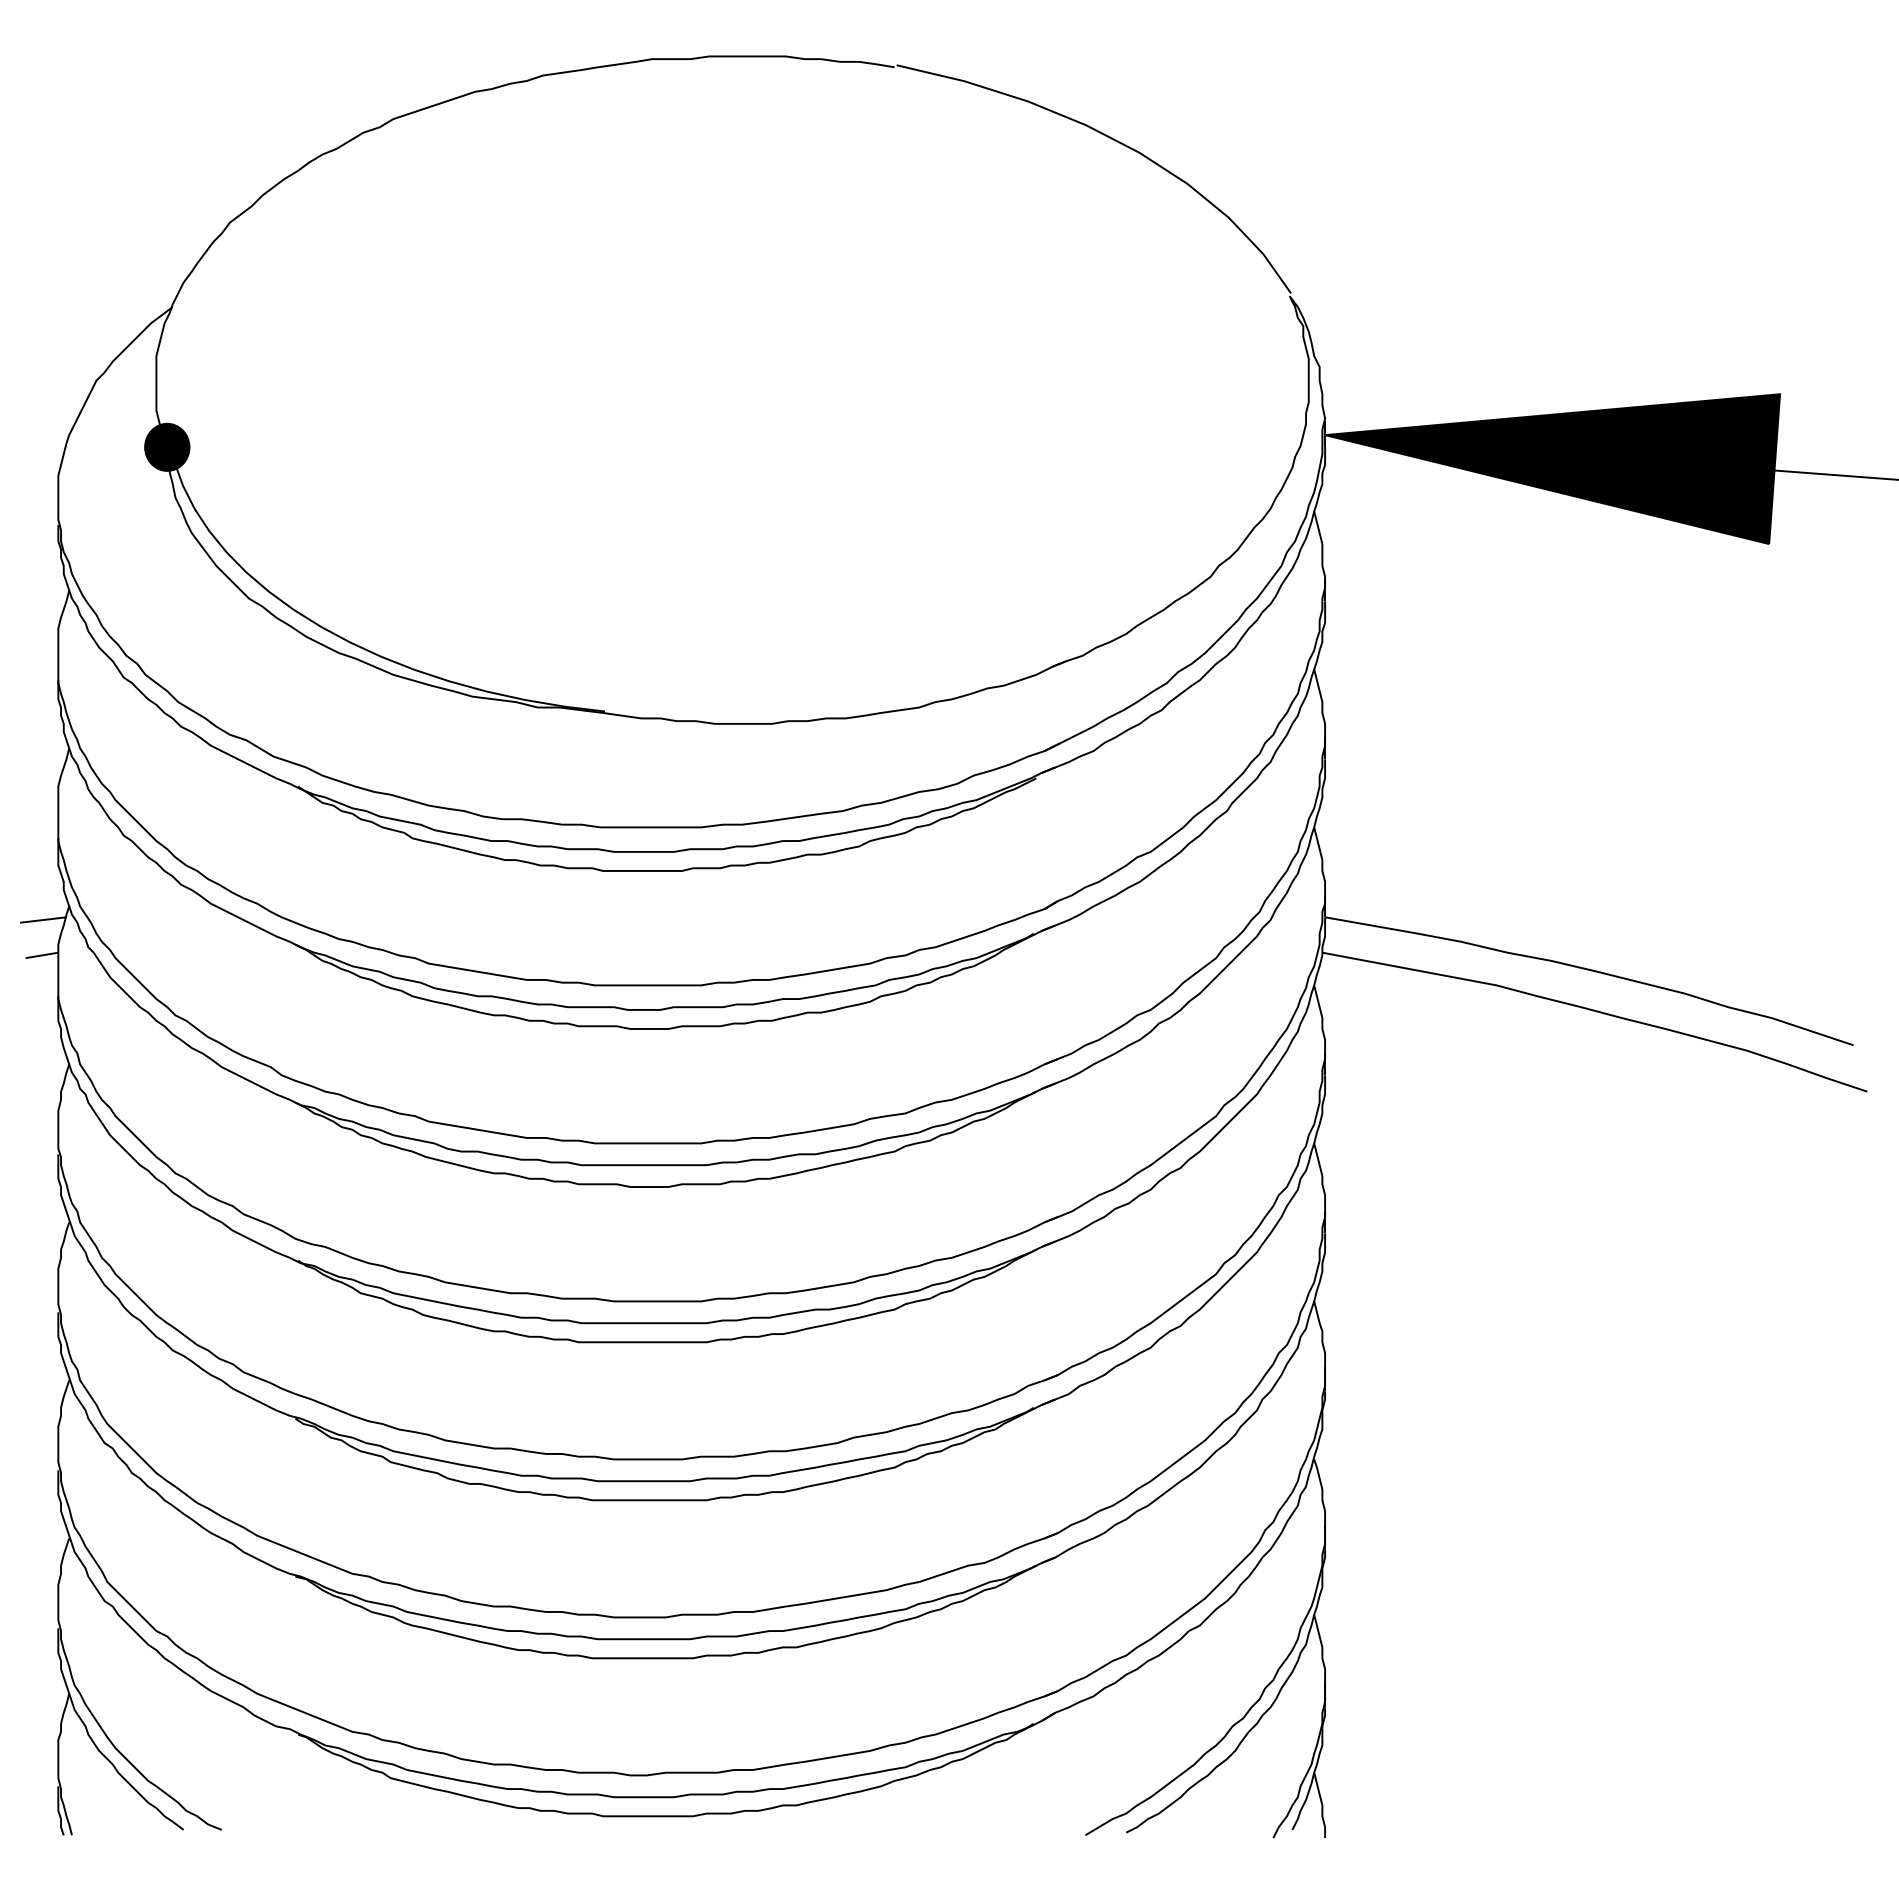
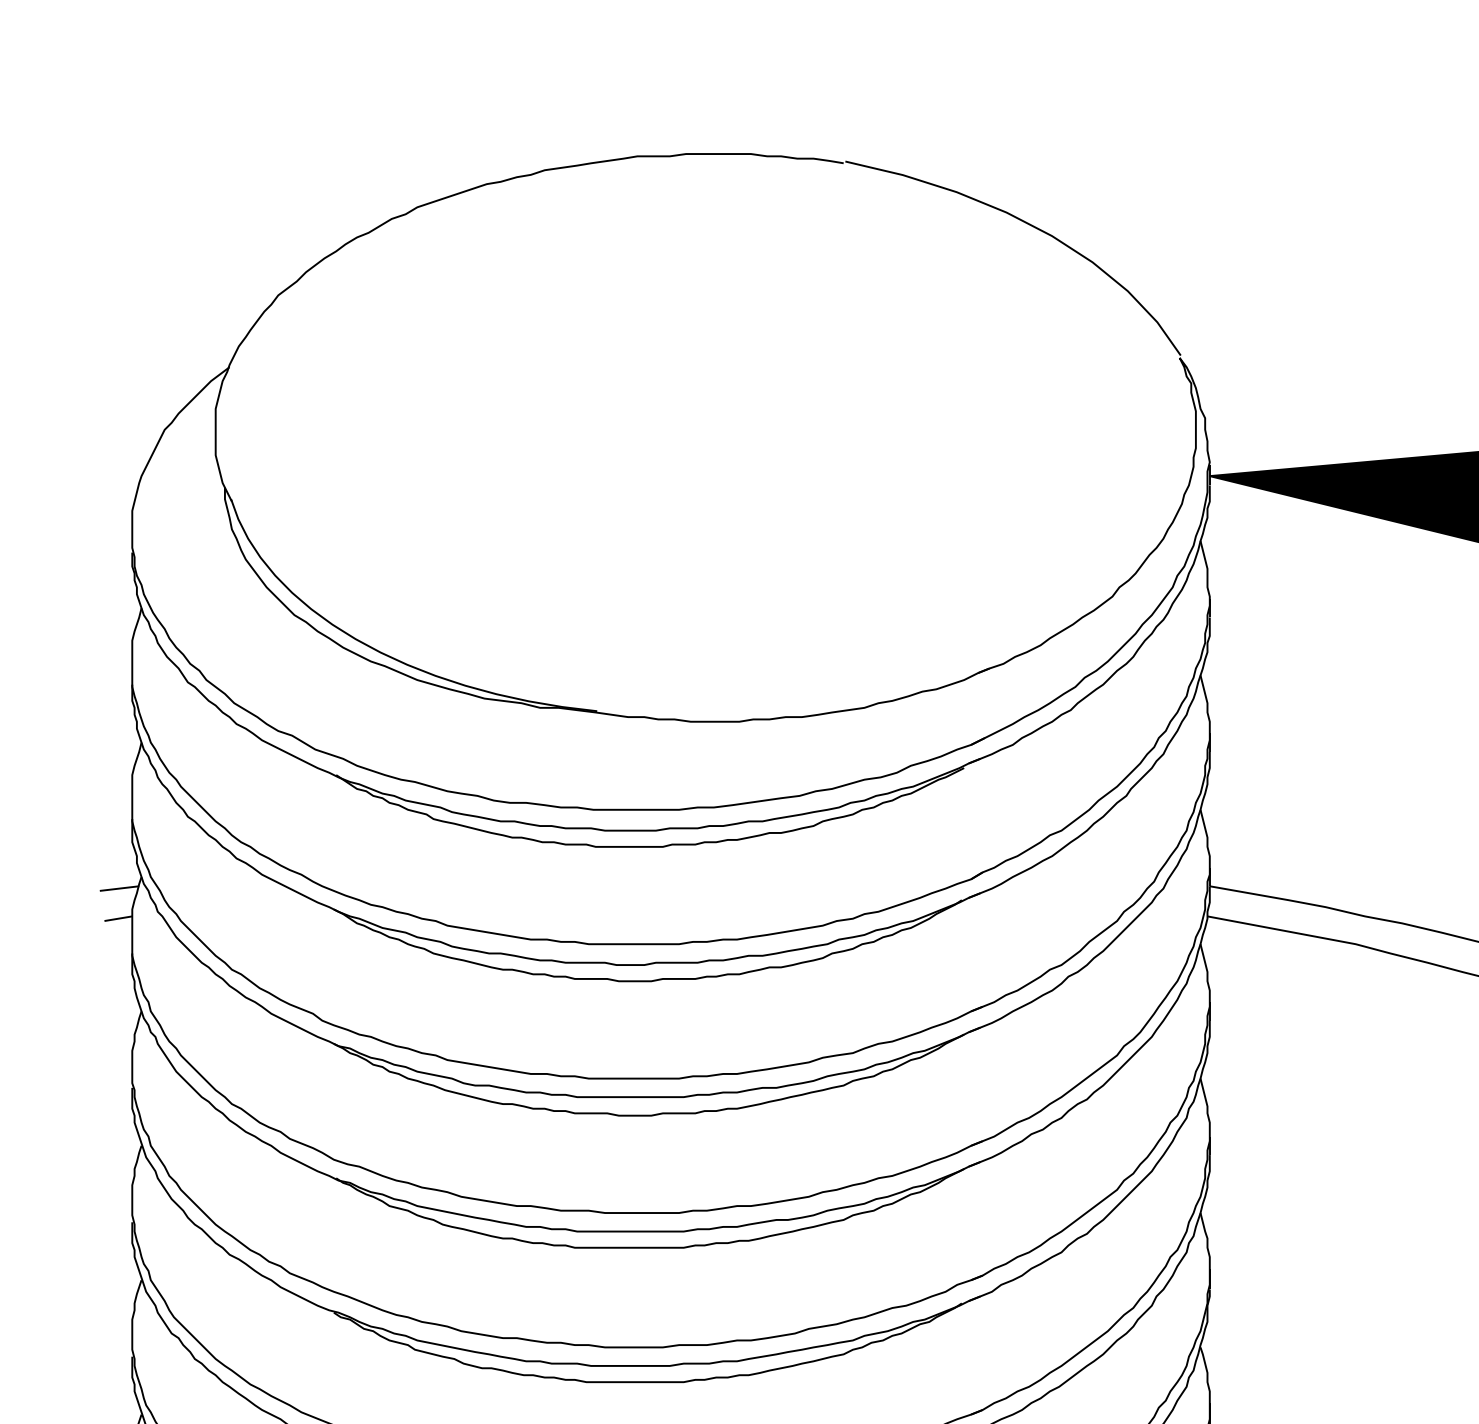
fill: (167, 446) -> (225, 485), removed

